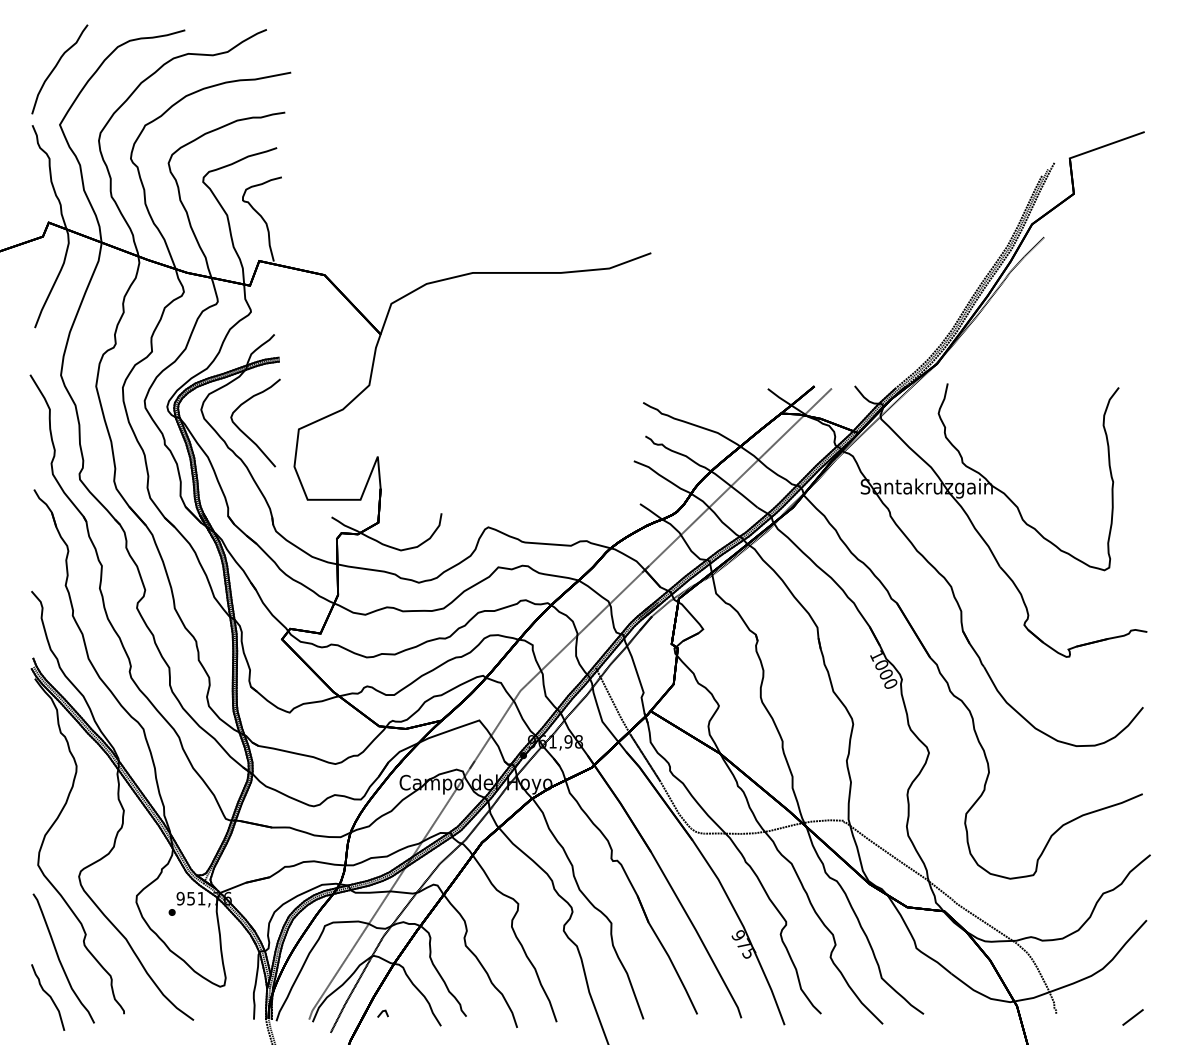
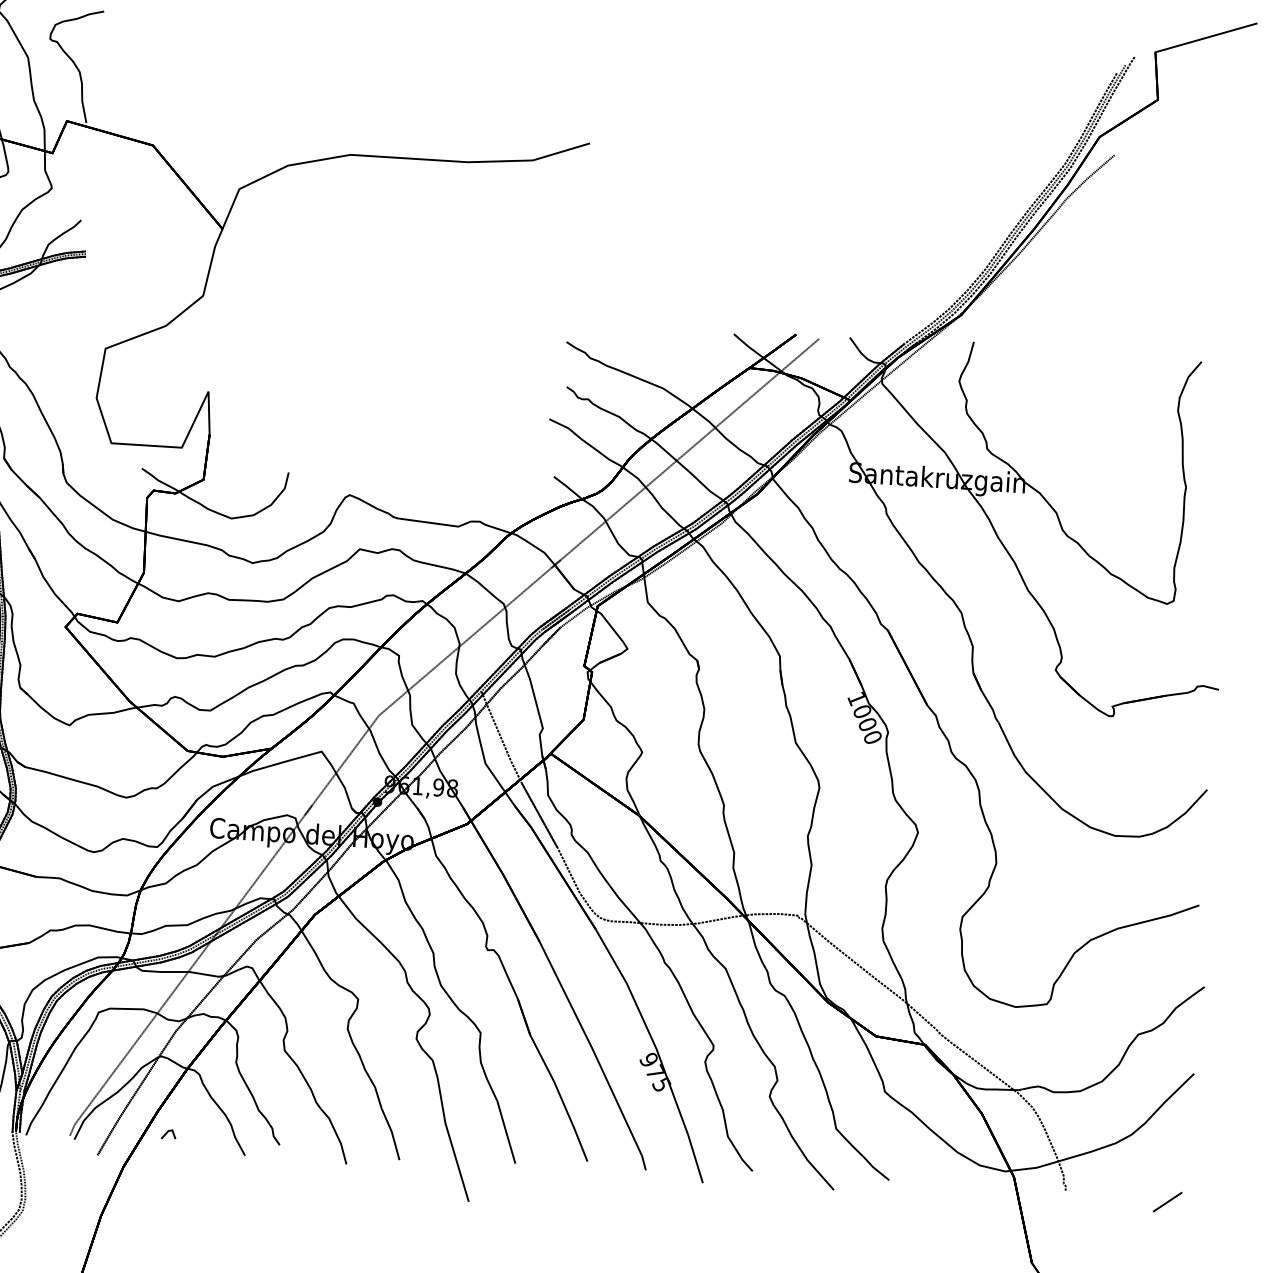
part: (244, 432) -> (32, 348), removed

